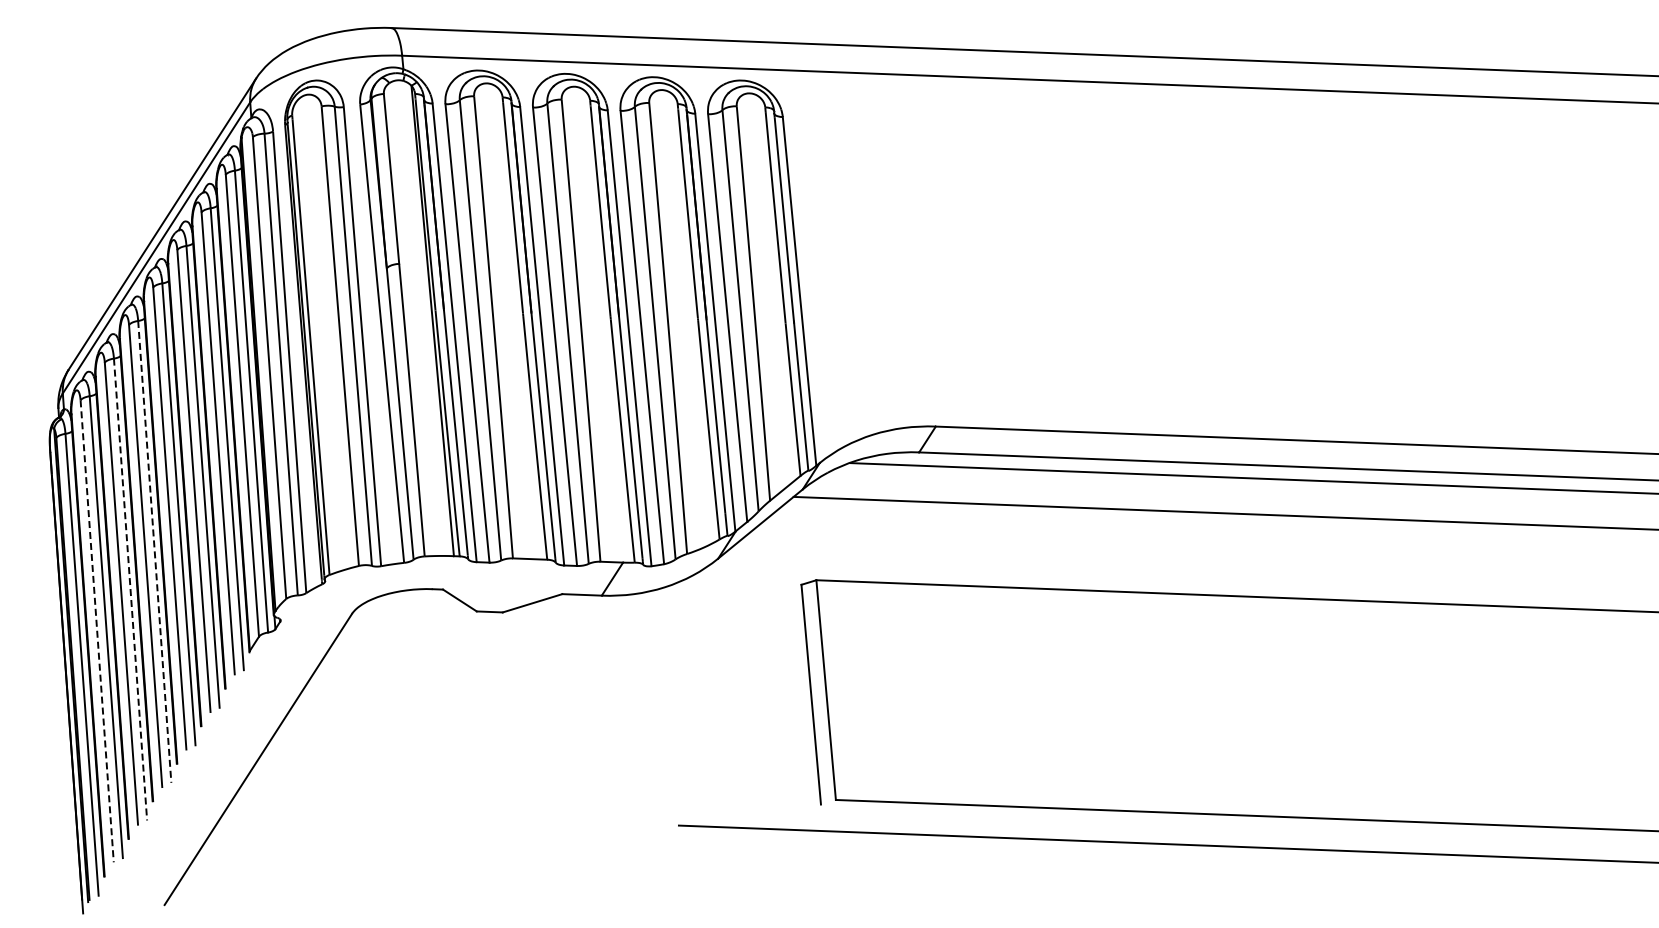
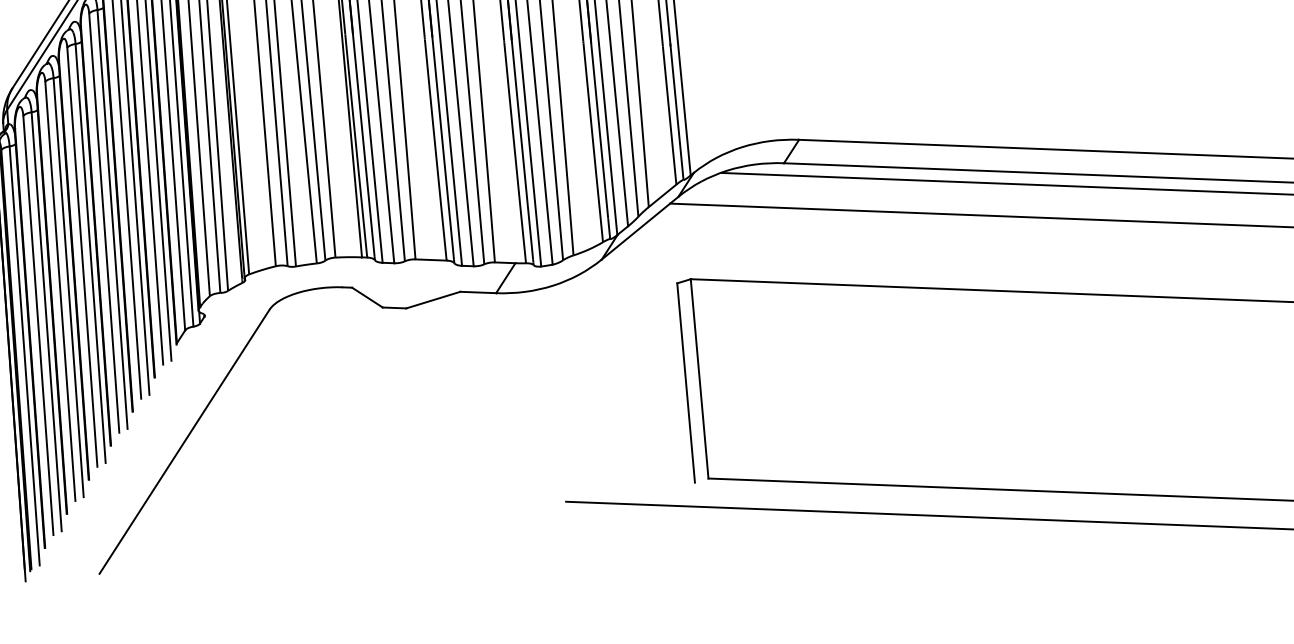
line: (154, 551) -> (90, 253), dashed -> solid
line: (130, 589) -> (68, 287), dashed -> solid
line: (97, 631) -> (38, 325), dashed -> solid

